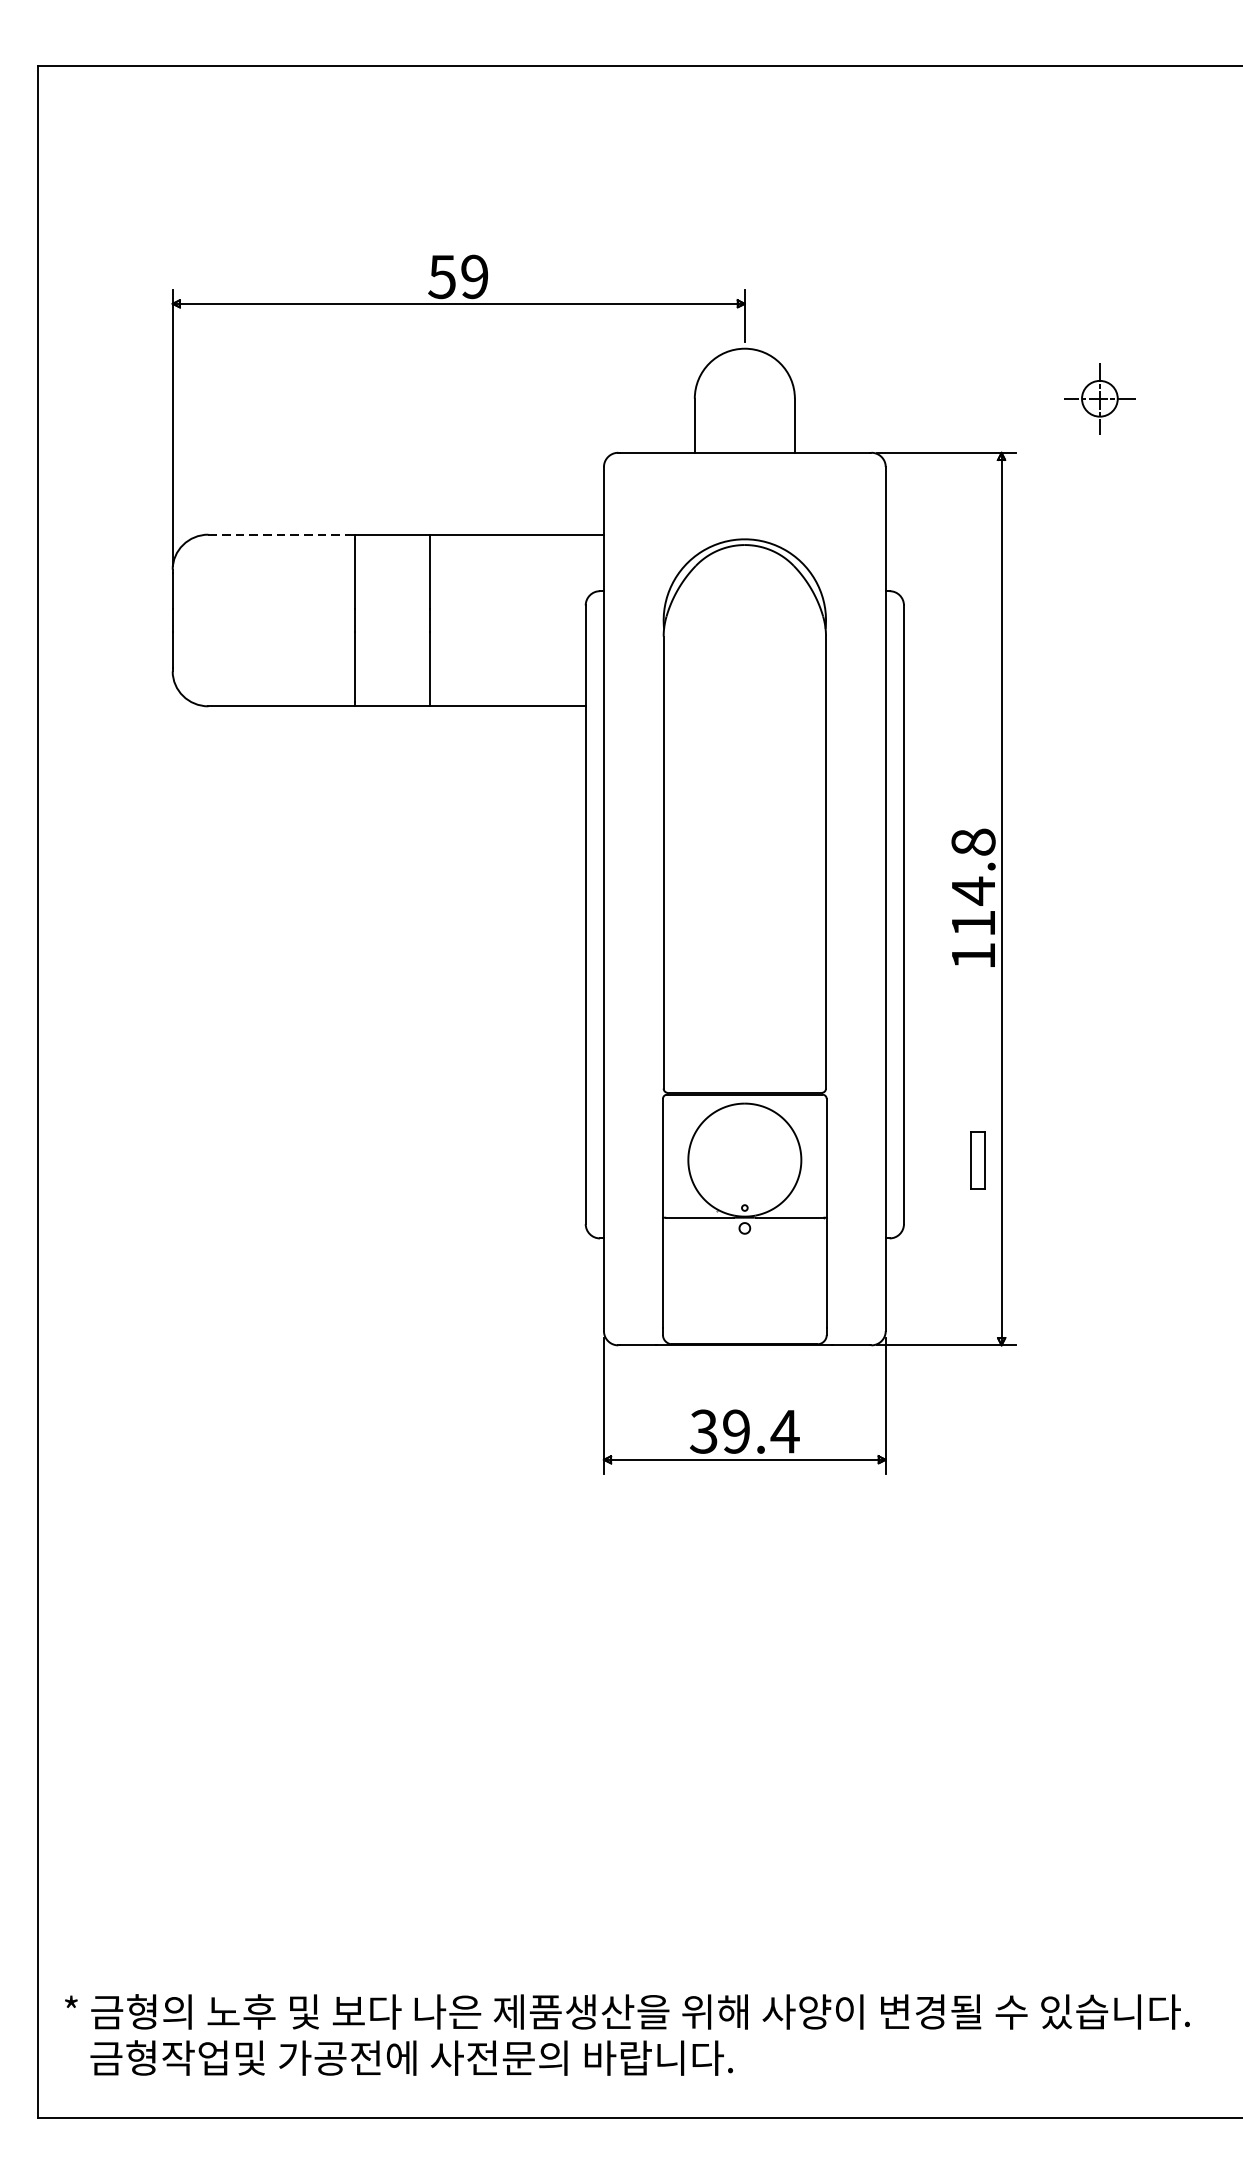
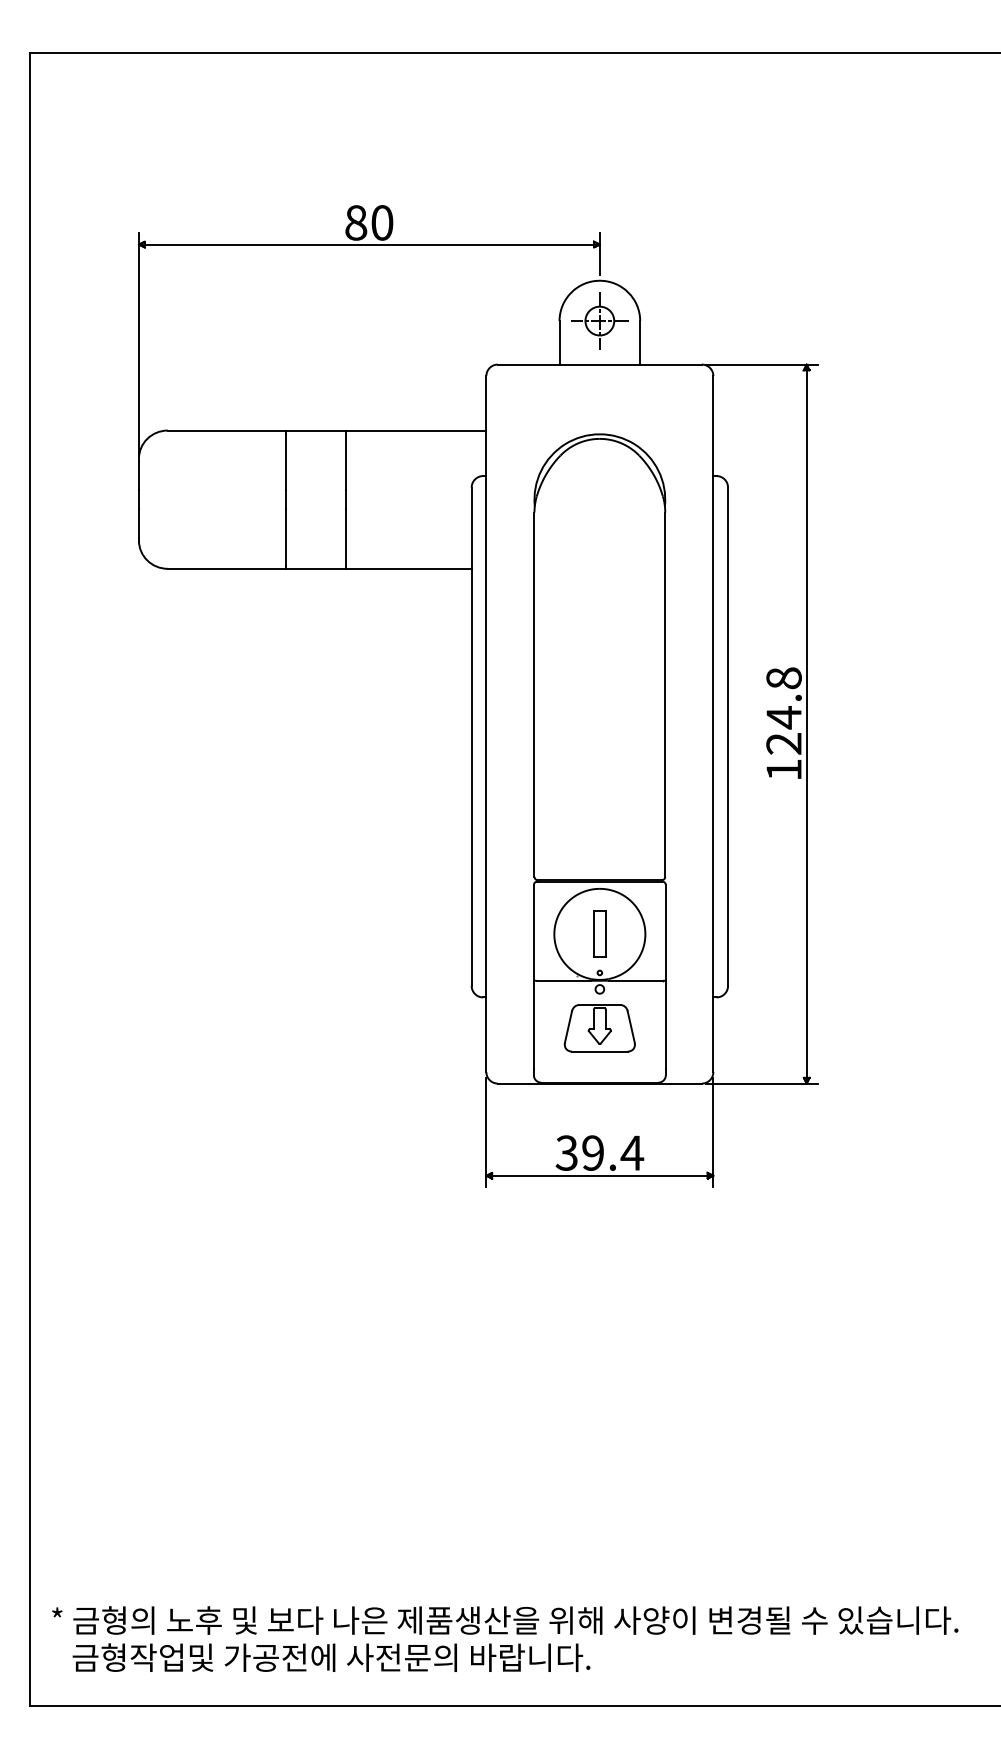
text: (457, 276) -> (368, 222), 59 -> 80
part: (1099, 398) -> (599, 320), moved
line: (281, 534) -> (226, 430), dashed -> solid
text: (972, 923) -> (783, 743), 114.8 -> 124.8
part: (977, 1159) -> (599, 933), moved
part: (744, 1276) -> (599, 1028), added

